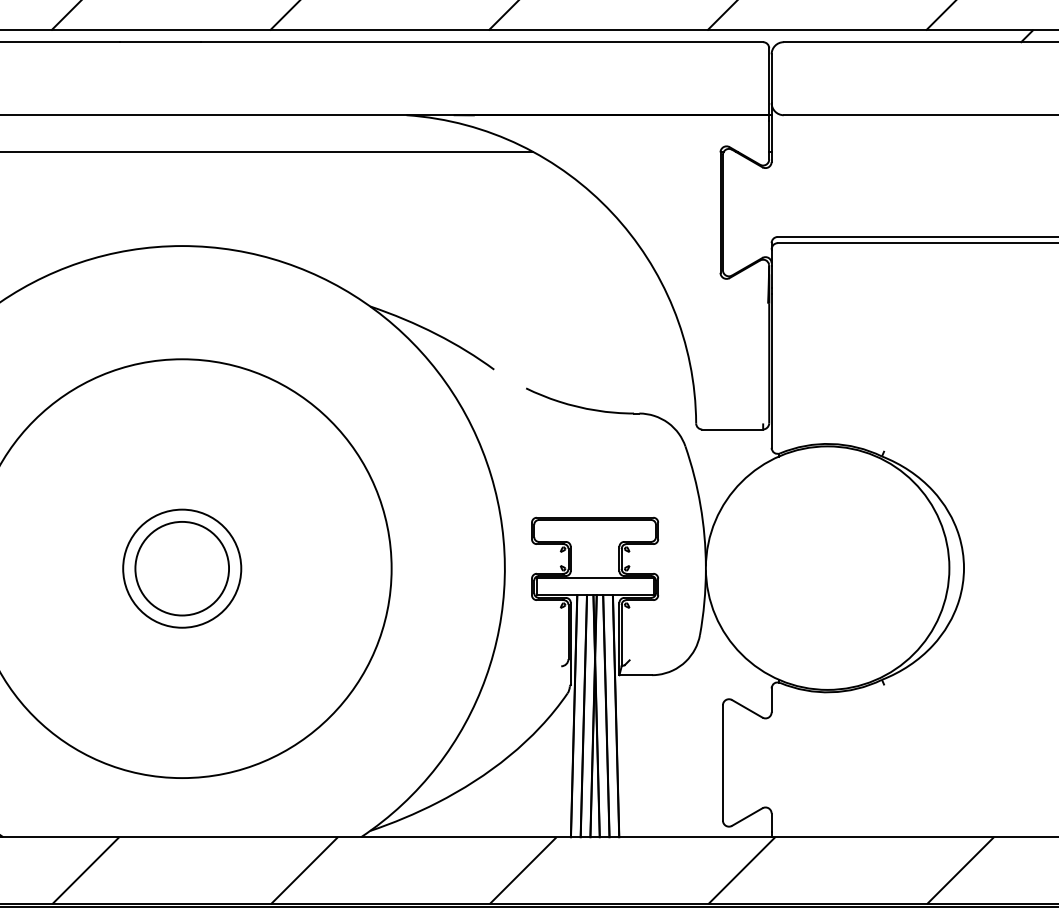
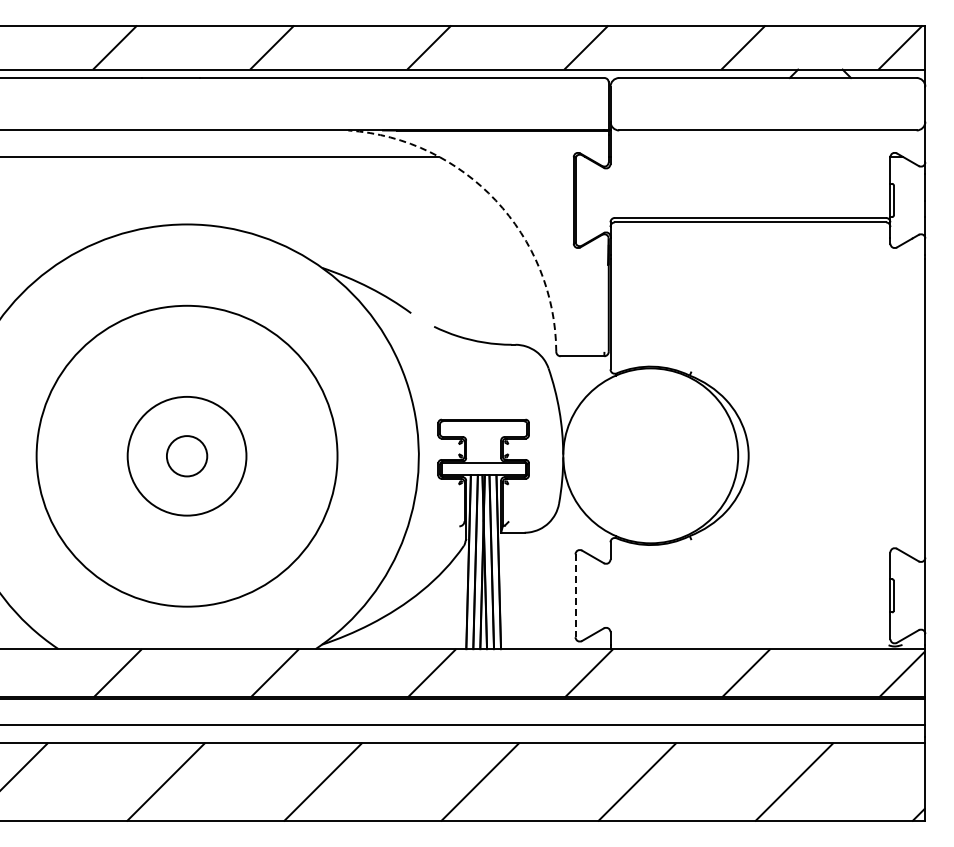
arc: (611, 212) -> (495, 200), solid -> dashed
circle: (181, 567) -> (186, 455), size x0.6
circle: (181, 567) -> (186, 455), size x1.4
line: (722, 763) -> (575, 596), solid -> dashed

